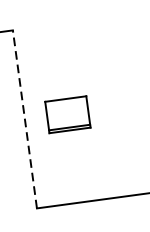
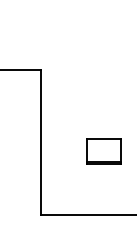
part: (67, 114) -> (103, 151), moved
line: (25, 118) -> (41, 141), dashed -> solid

